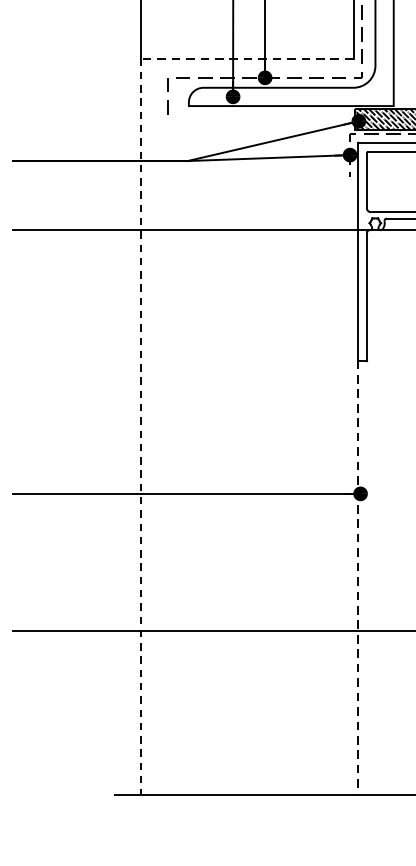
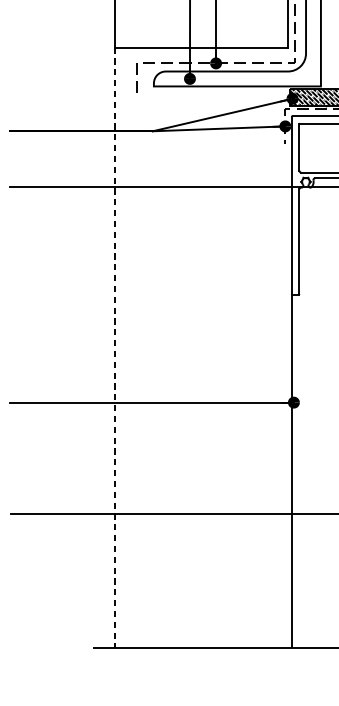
line: (247, 58) -> (201, 47), dashed -> solid
line: (357, 578) -> (291, 471), dashed -> solid

